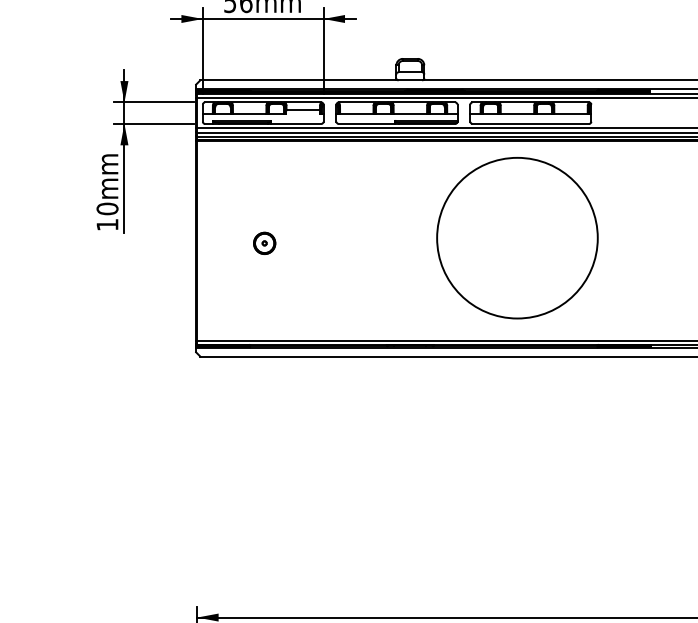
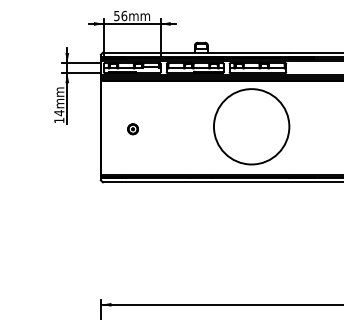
text: (107, 209) -> (59, 113), 10mm -> 14mm

